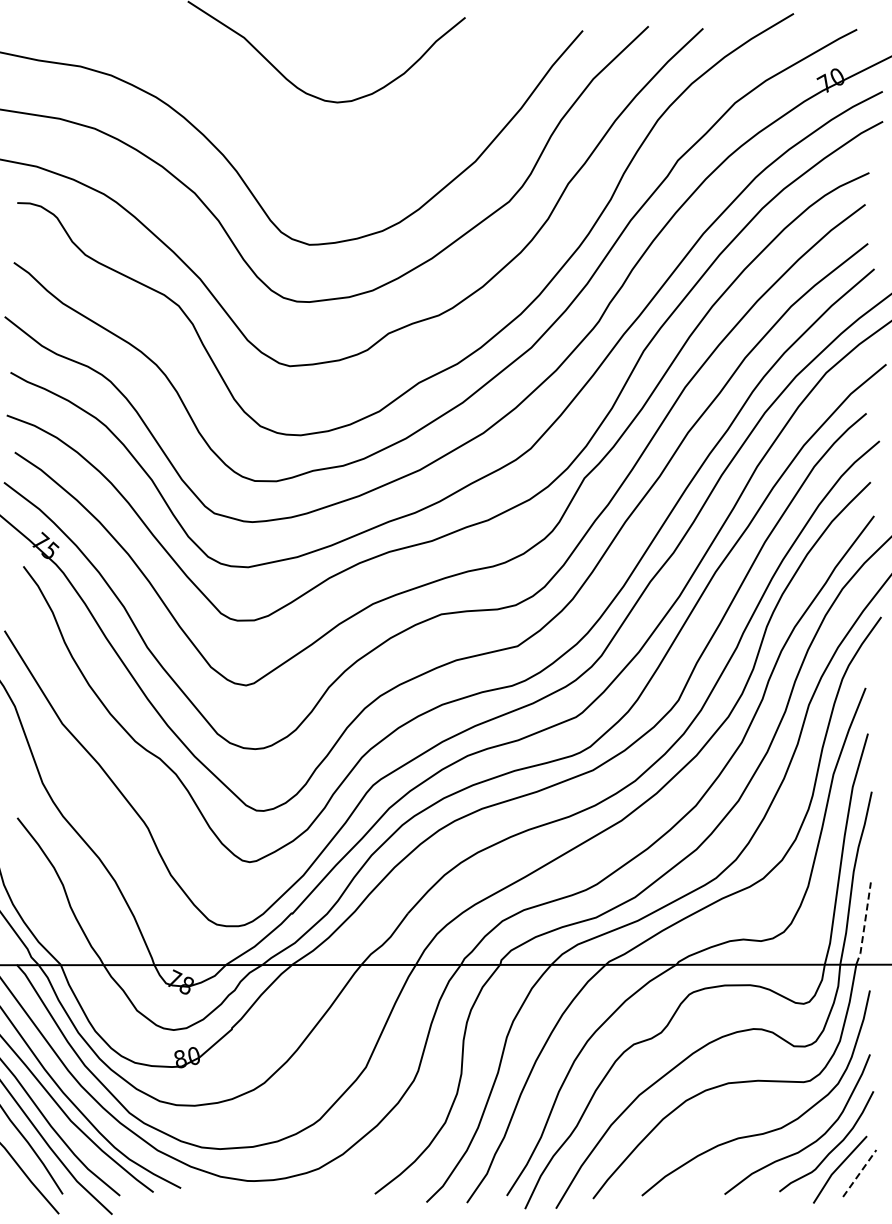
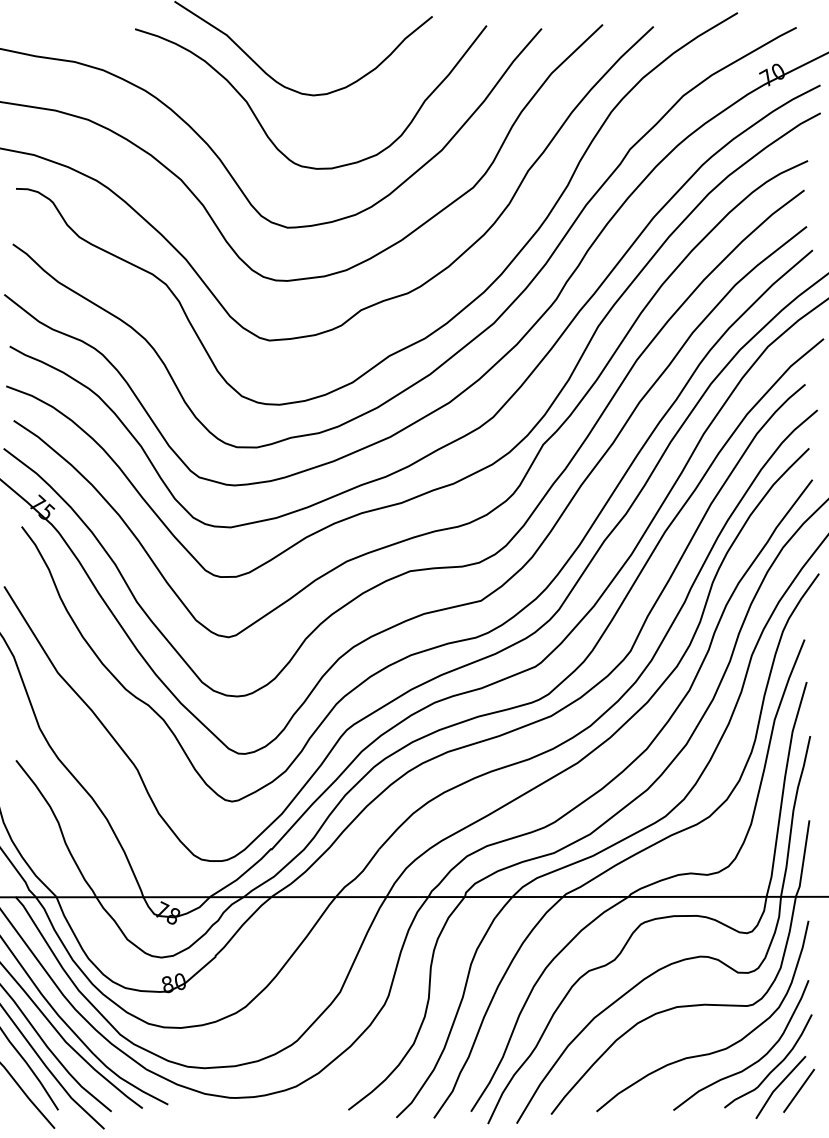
curve: (281, 133) -> (261, 124), added
line: (864, 923) -> (803, 858), dashed -> solid
line: (859, 1173) -> (798, 1090), dashed -> solid

